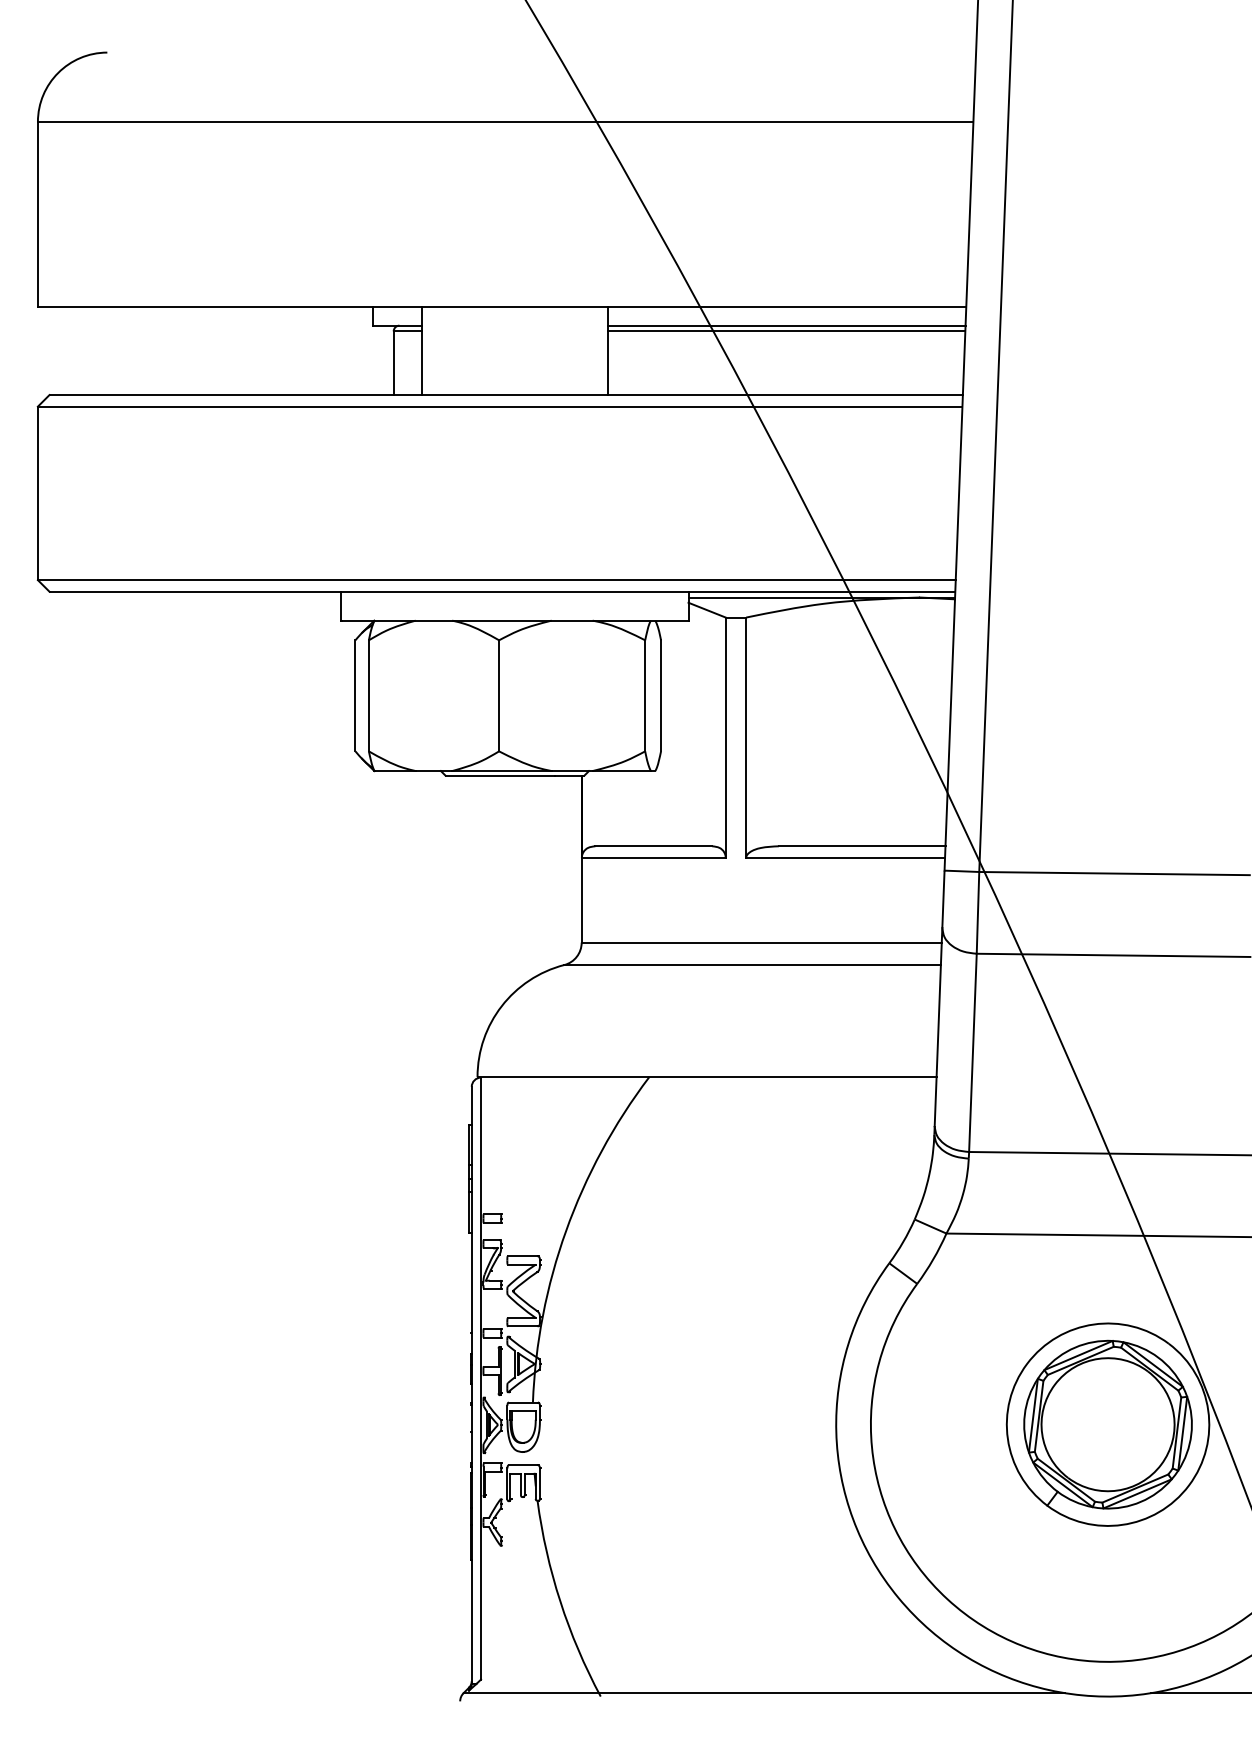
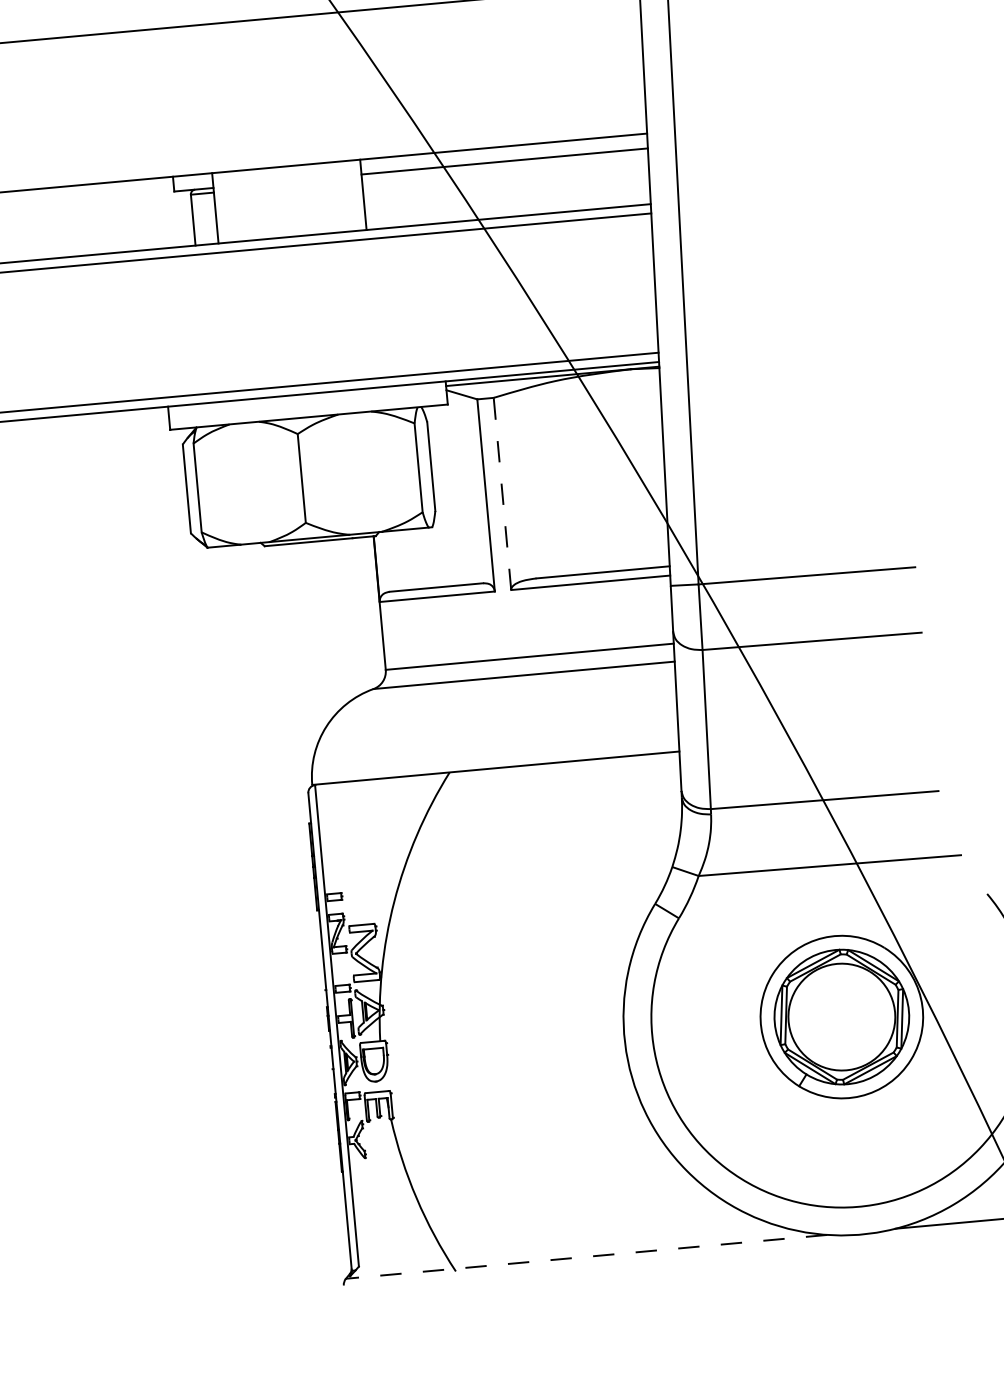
line: (786, 331) -> (505, 166), removed
line: (746, 737) -> (502, 493), solid -> dashed
line: (764, 1693) -> (586, 1257), solid -> dashed

